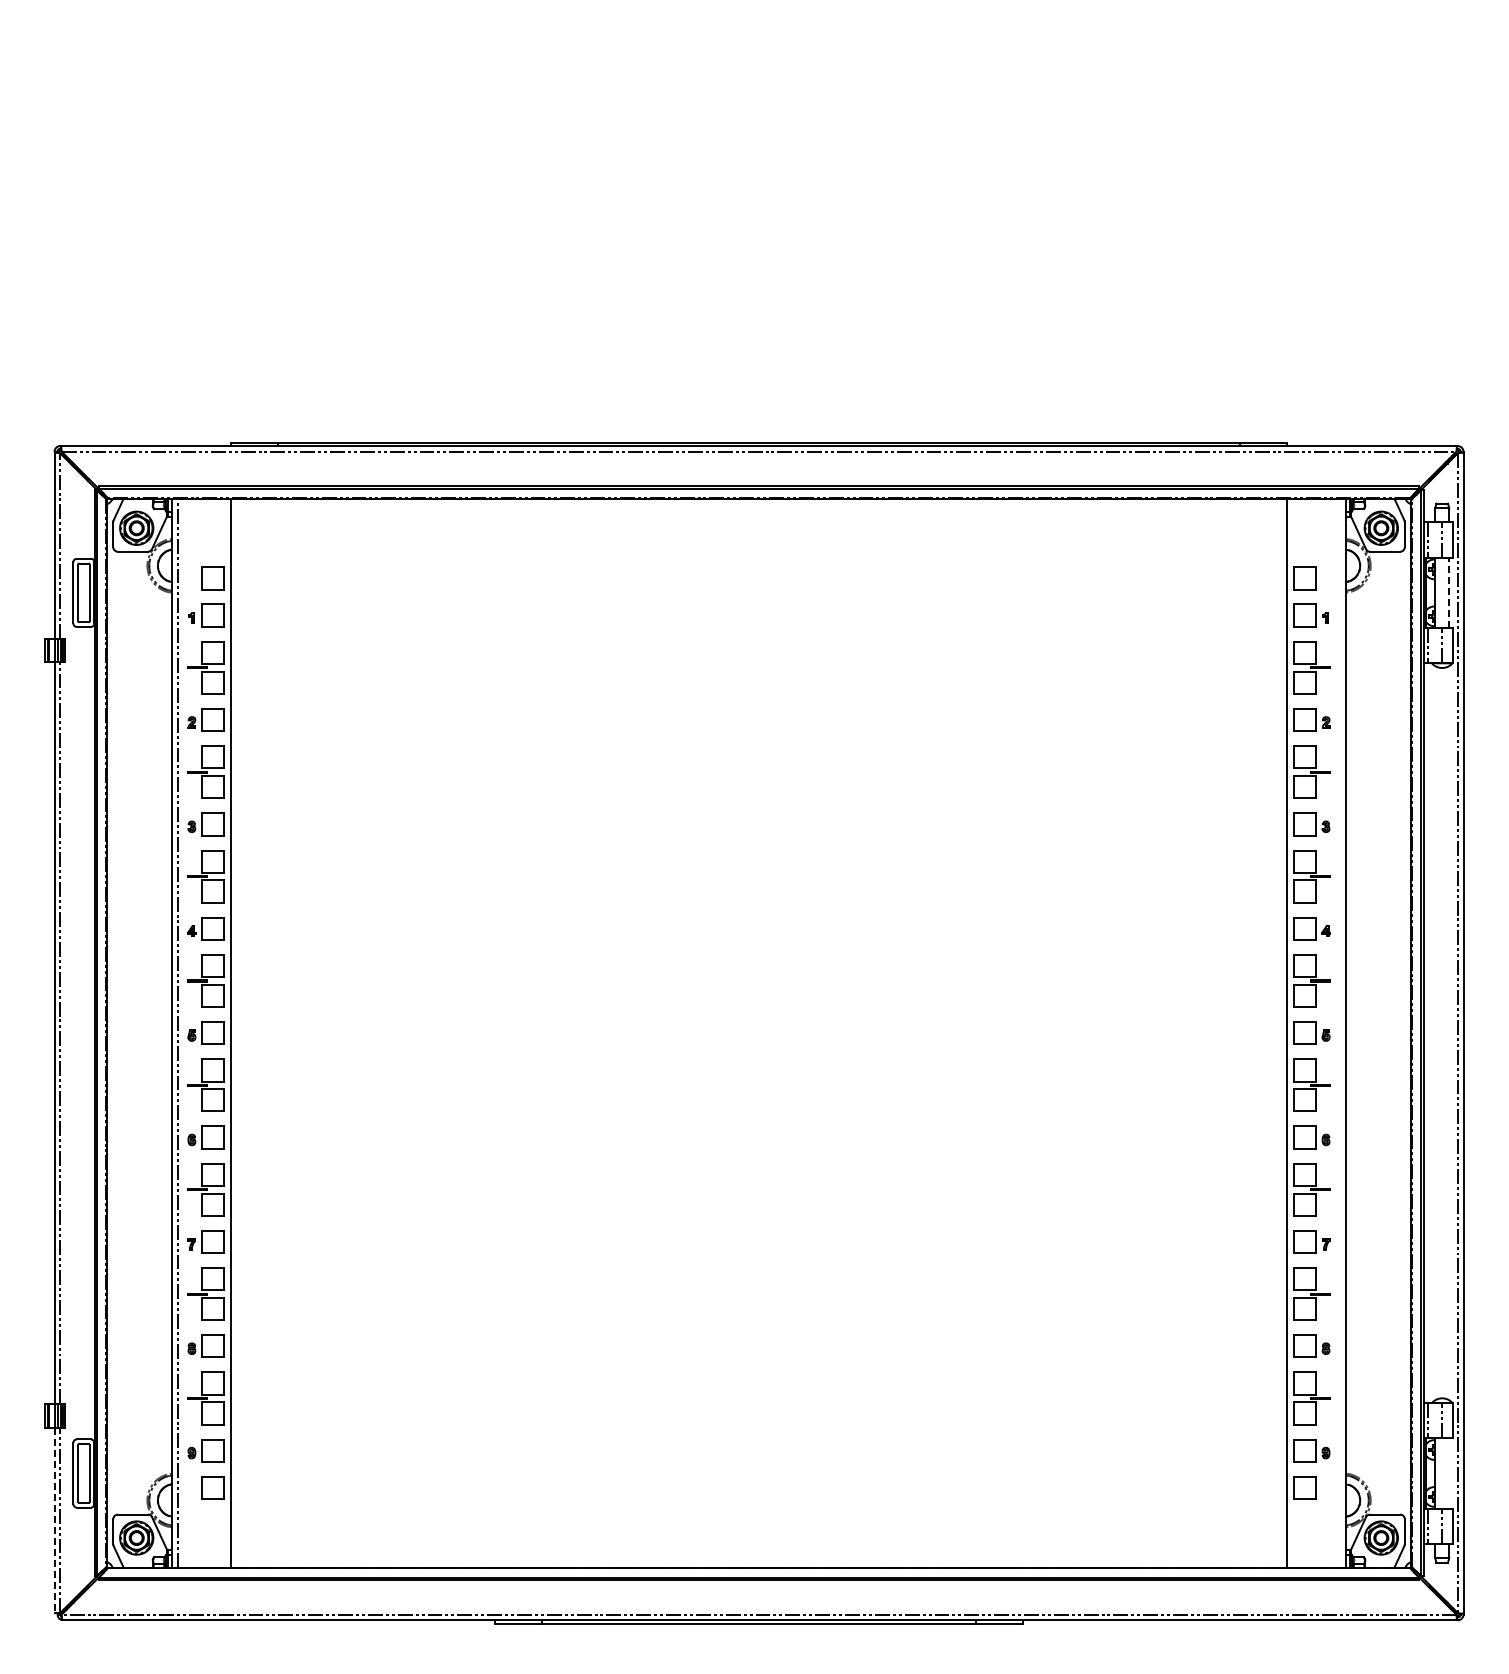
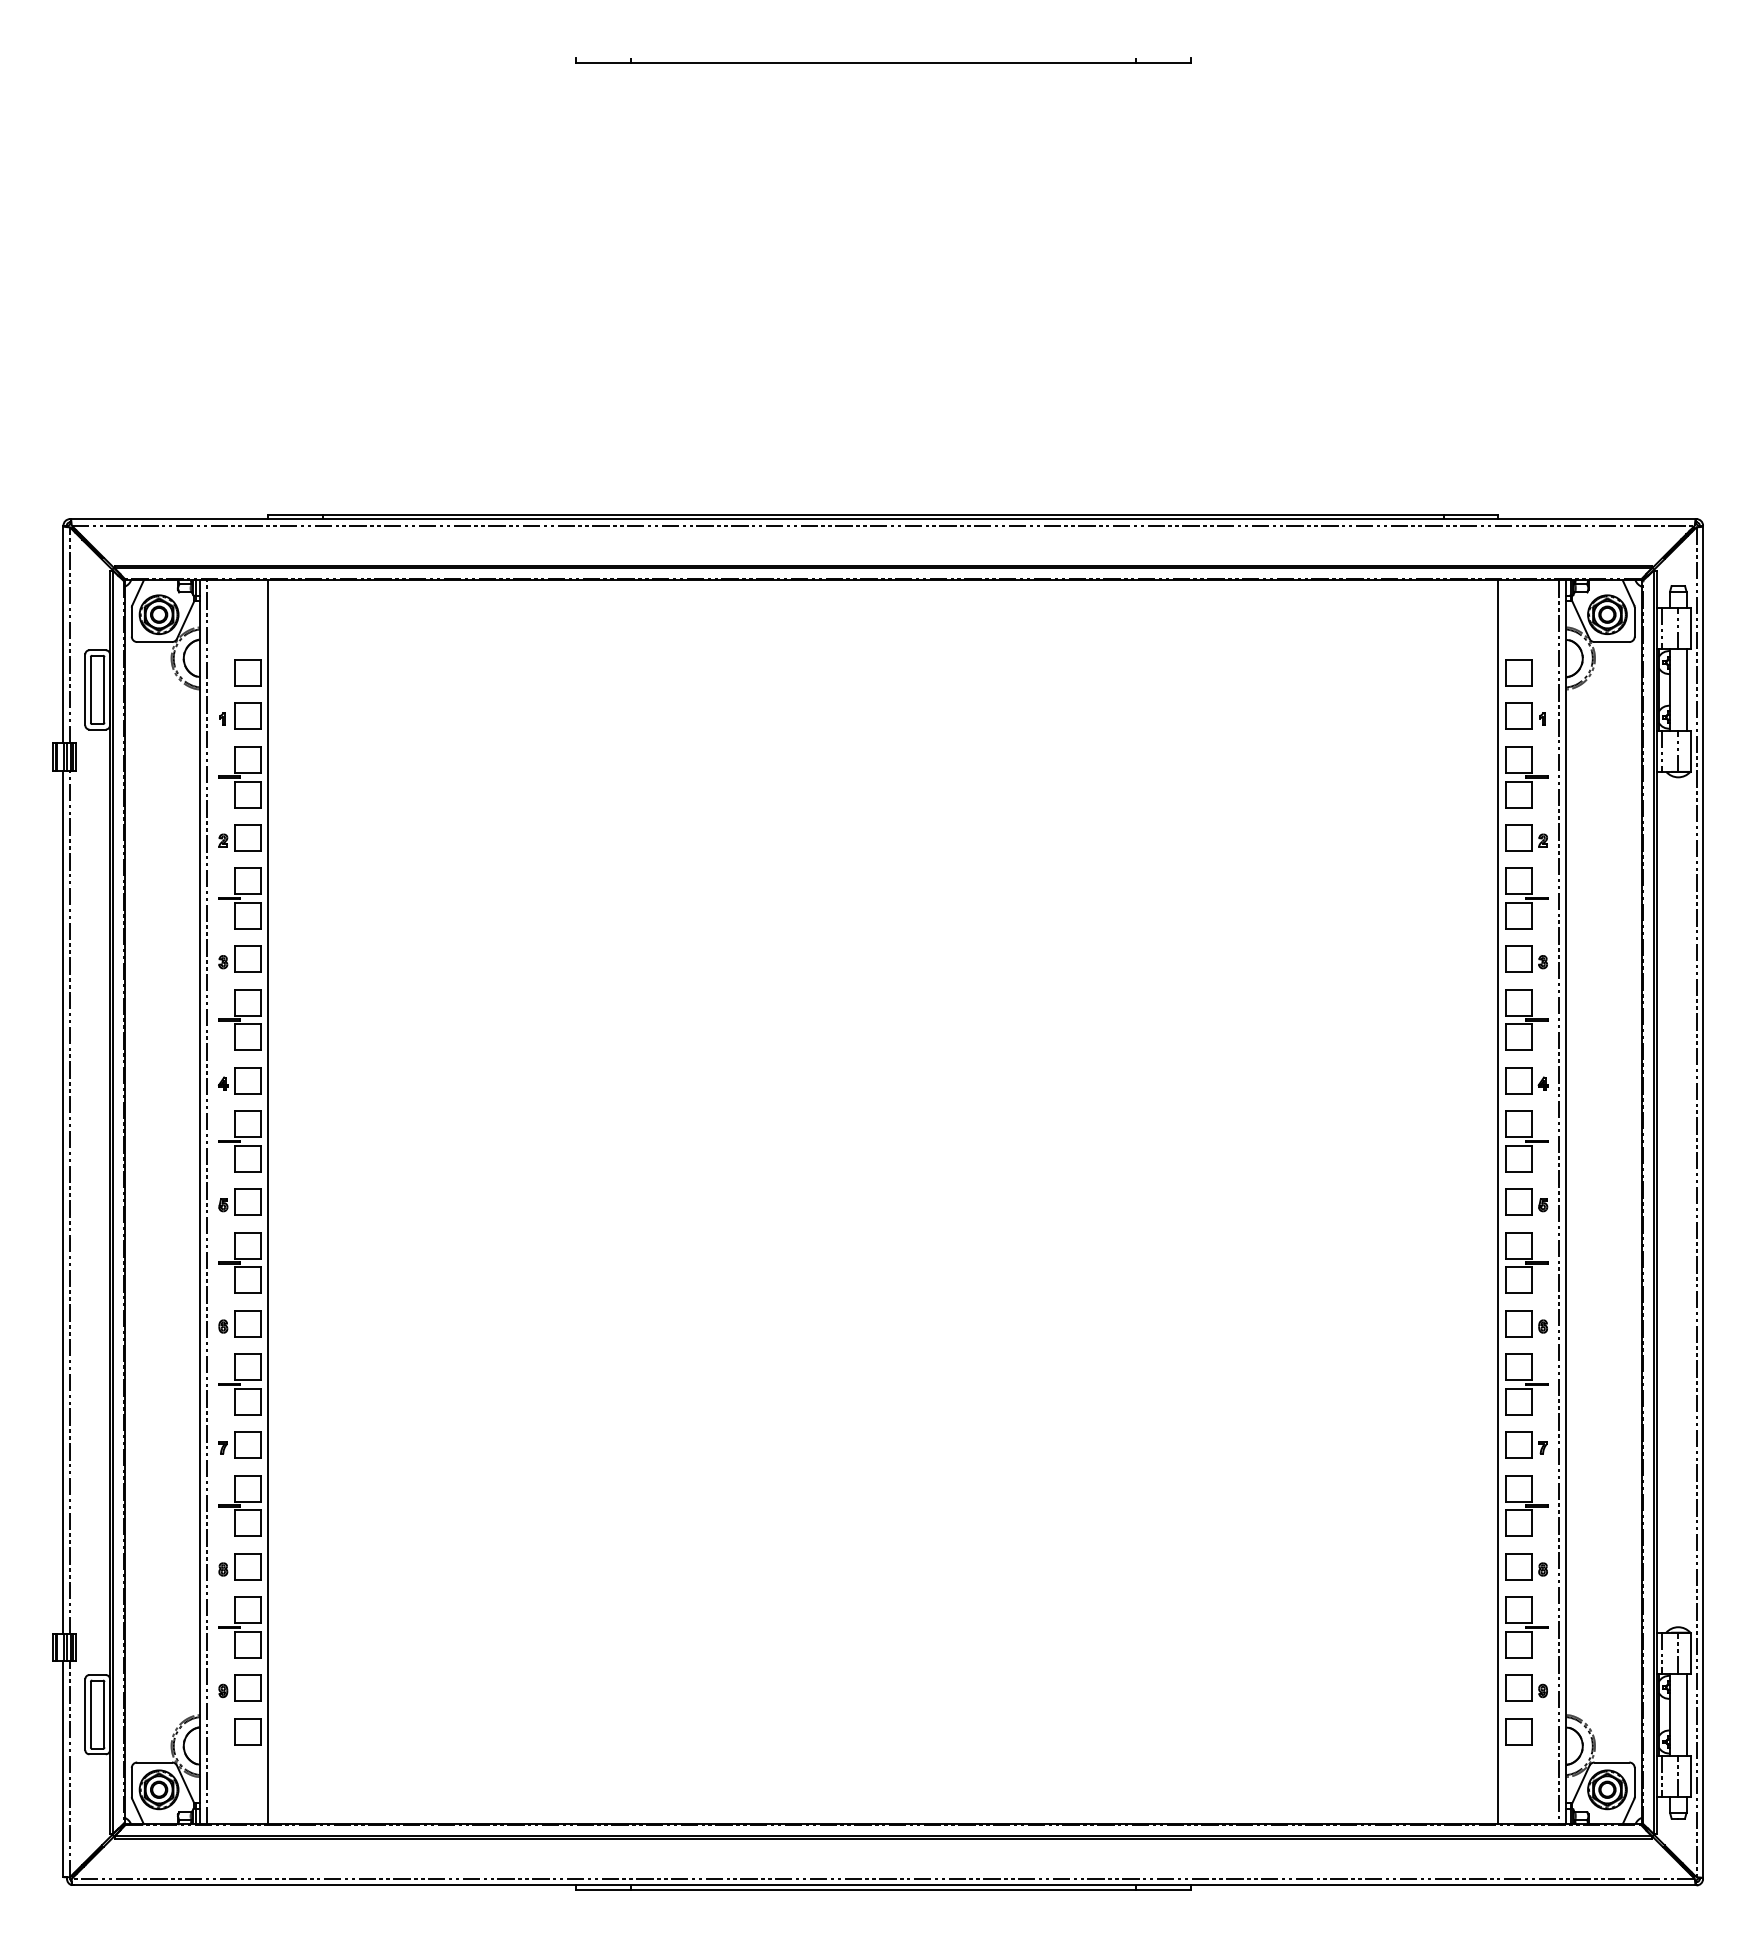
part: (758, 51) -> (882, 59), added
line: (1449, 592) -> (1686, 689), dashed -> solid
line: (1340, 1032) -> (1559, 1201), added
line: (1449, 1473) -> (1686, 1714), added
line: (54, 1520) -> (63, 1769), dashed -> solid

